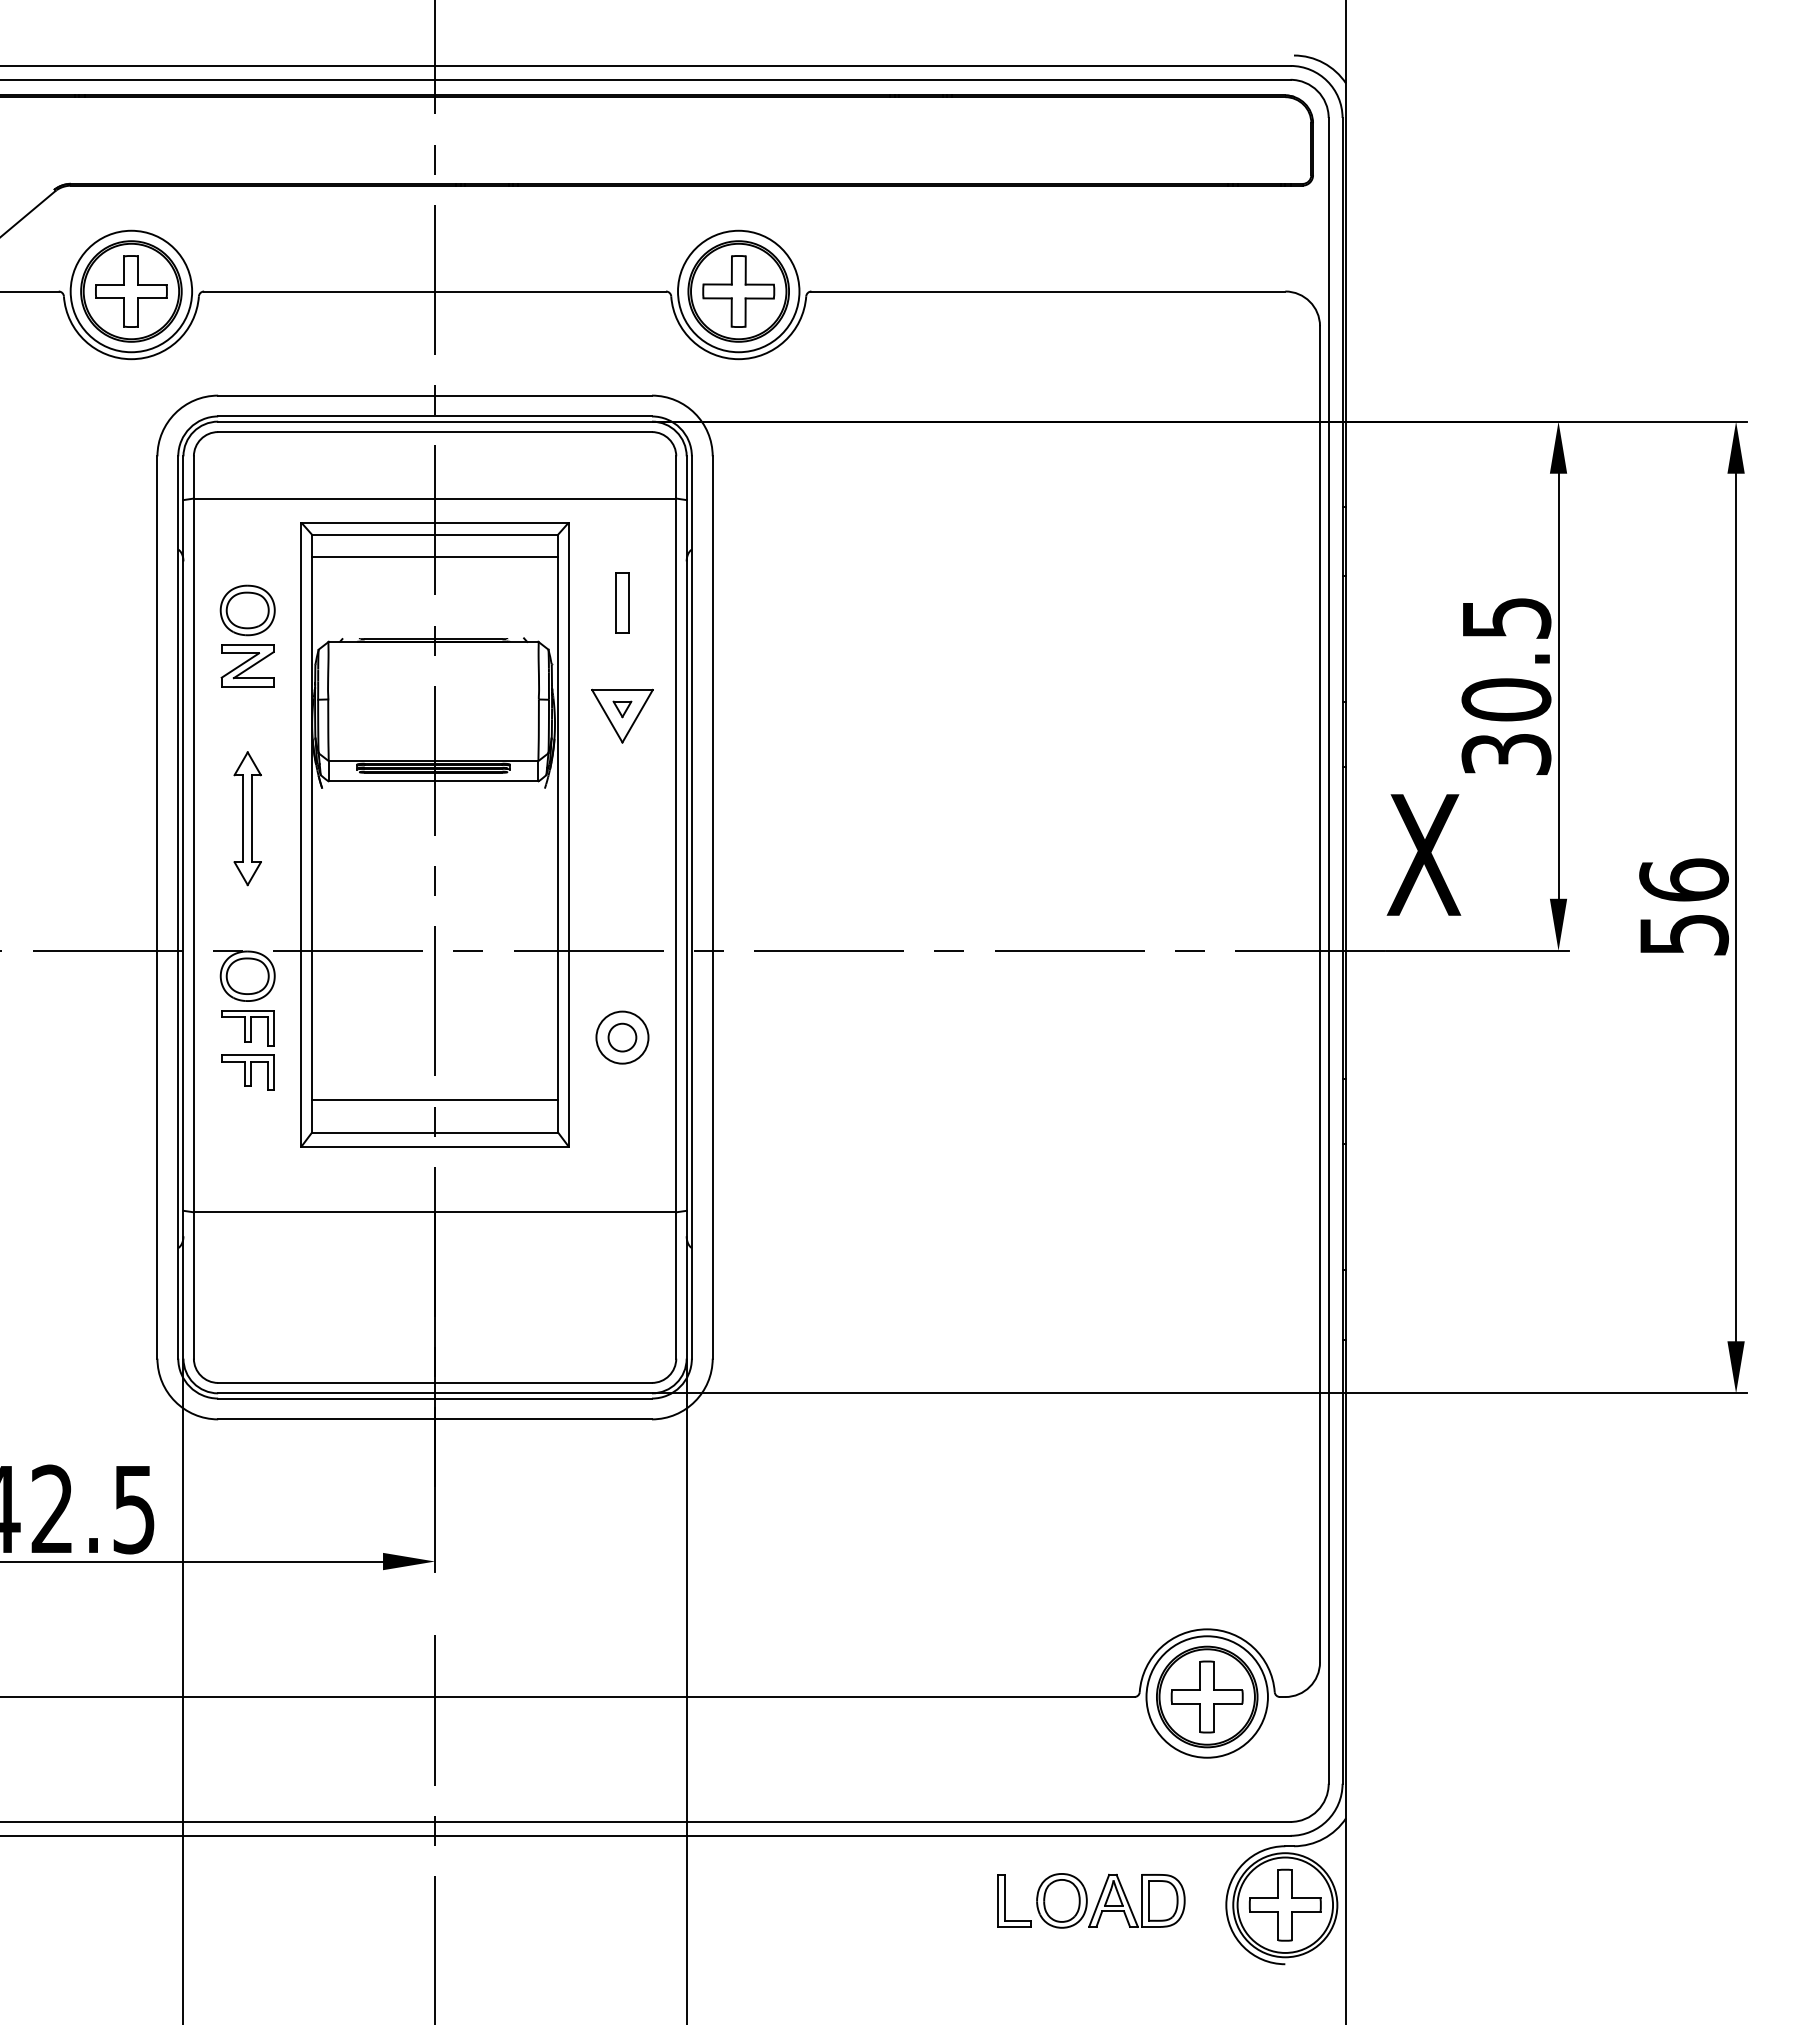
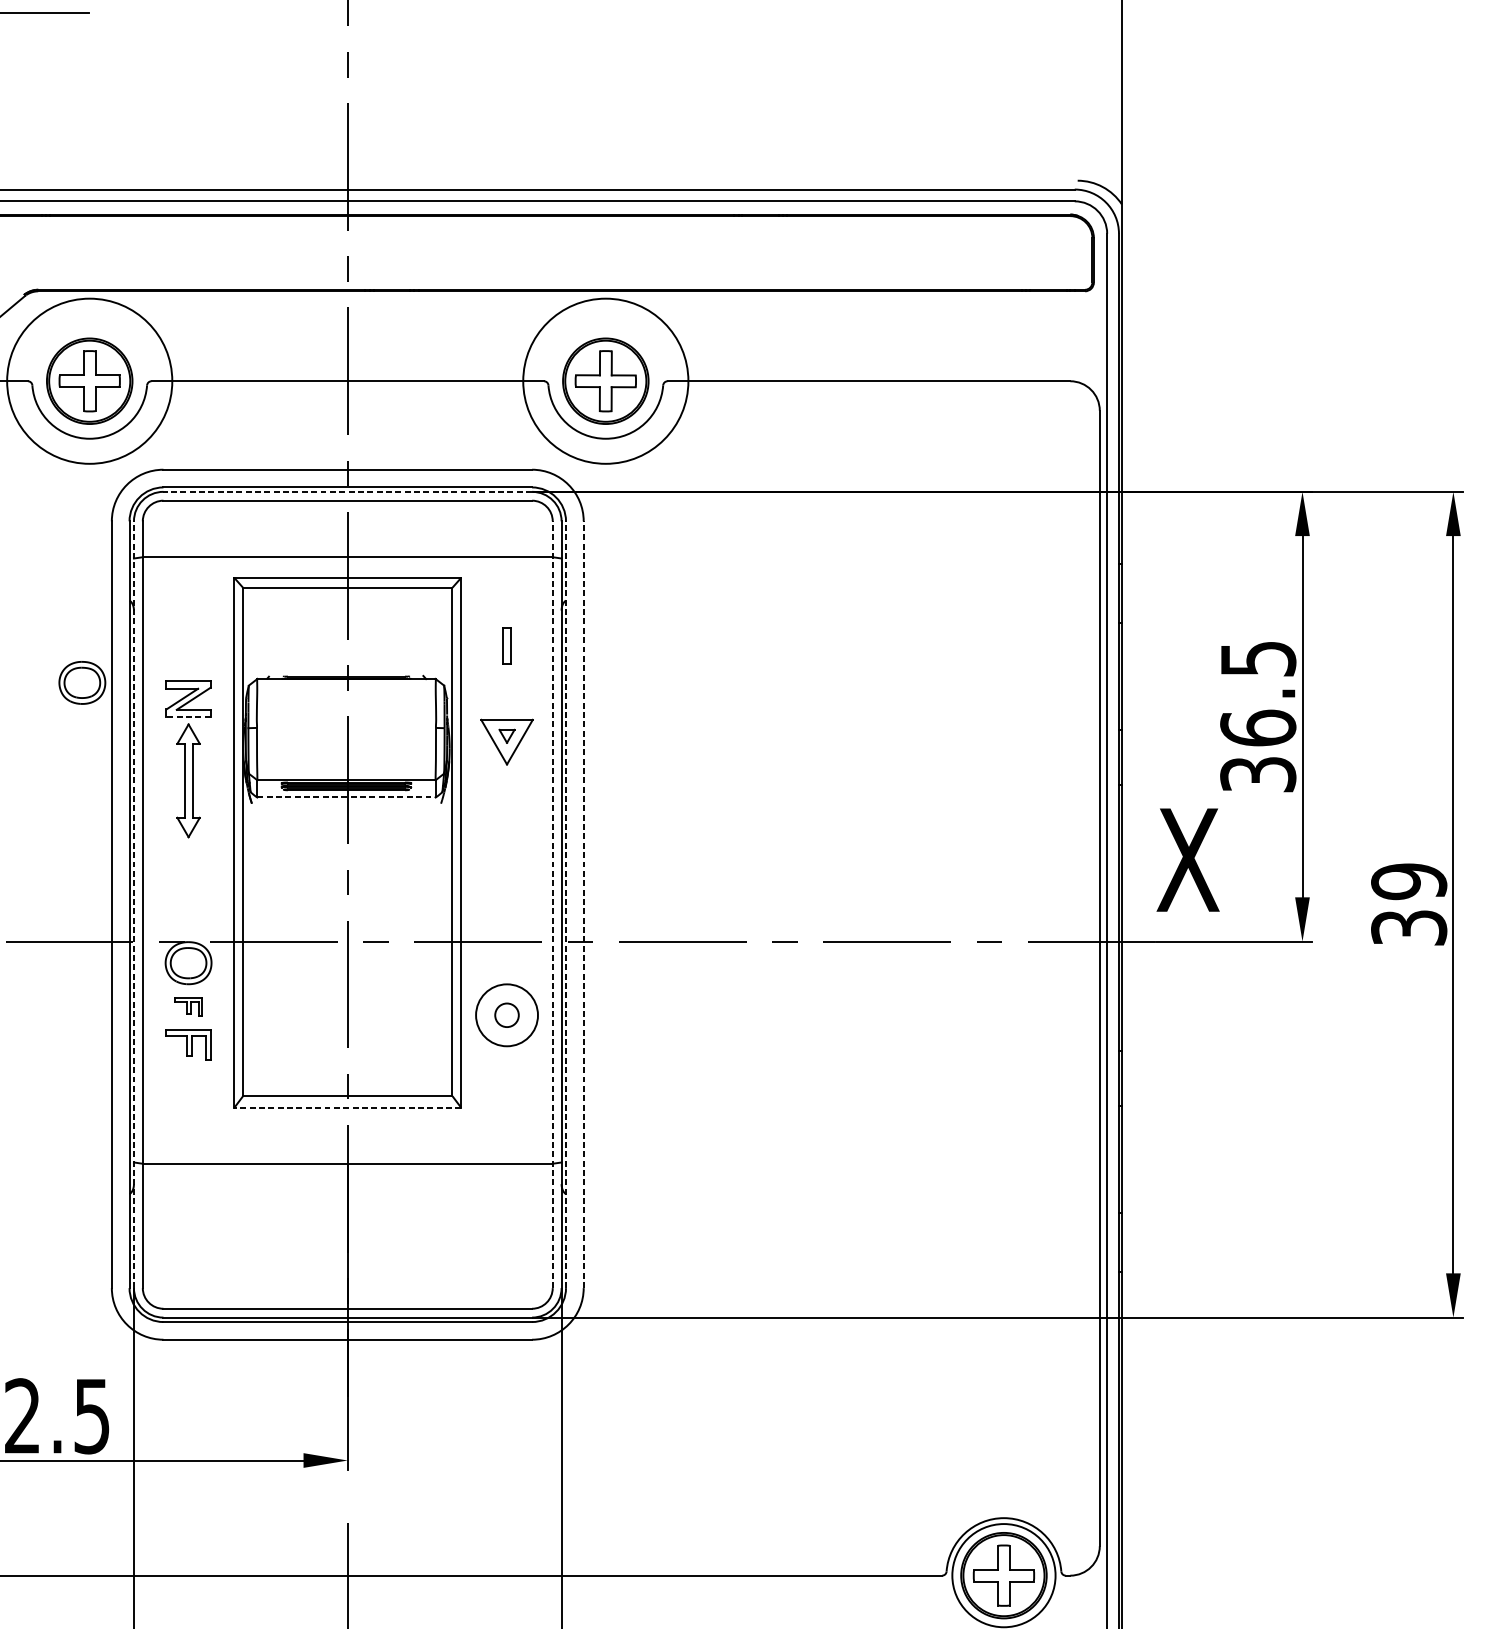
circle: (131, 291) -> (89, 381), size x1.6
circle: (738, 291) -> (605, 381), size x1.6
line: (435, 421) -> (348, 491), solid -> dashed
line: (434, 557) -> (347, 607), removed
part: (622, 602) -> (507, 645), size x0.7
part: (247, 610) -> (82, 682), moved
line: (247, 686) -> (188, 716), solid -> dashed
text: (1506, 699) -> (1258, 727), 30.5 -> 36.5
line: (434, 781) -> (347, 797), solid -> dashed
part: (247, 818) -> (188, 780), moved
text: (1684, 906) -> (1409, 903), 56 -> 39
line: (183, 907) -> (133, 904), solid -> dashed
line: (676, 907) -> (552, 904), solid -> dashed
line: (691, 907) -> (565, 904), solid -> dashed
line: (712, 907) -> (583, 904), solid -> dashed
part: (247, 1028) -> (188, 1007), size x0.6
circle: (622, 1037) -> (507, 1015), size x1.4
line: (434, 1100) -> (347, 1068), removed
line: (435, 1146) -> (348, 1107), solid -> dashed

